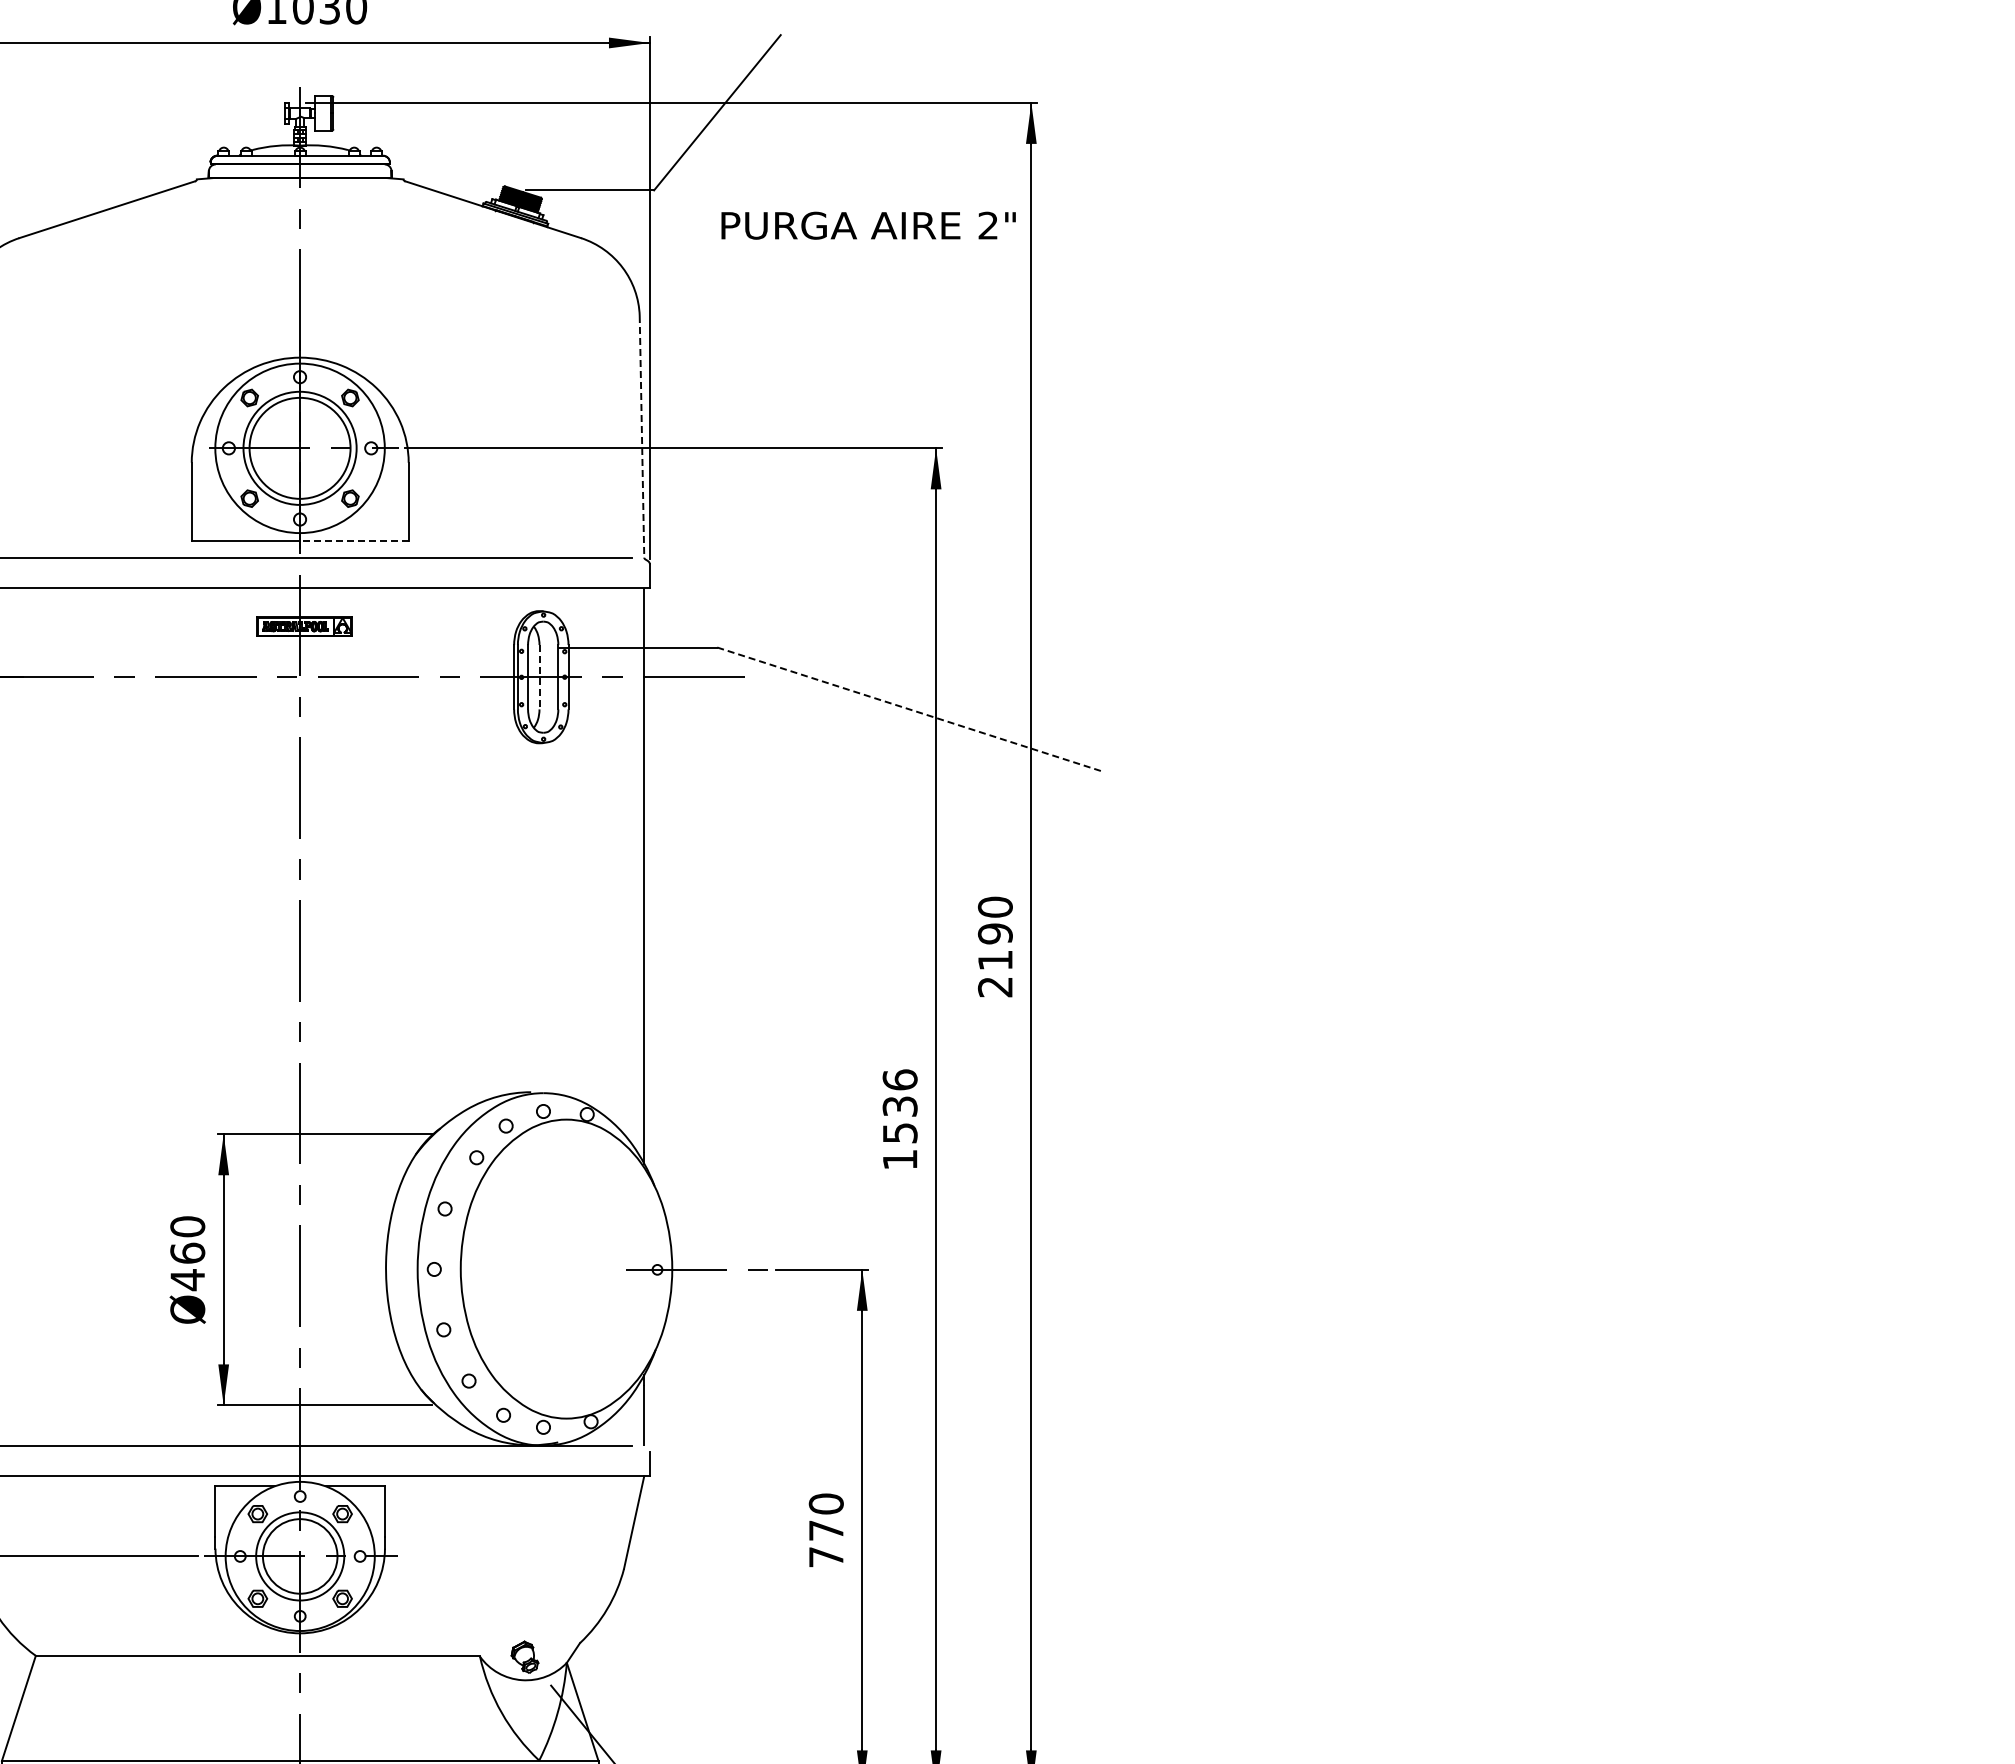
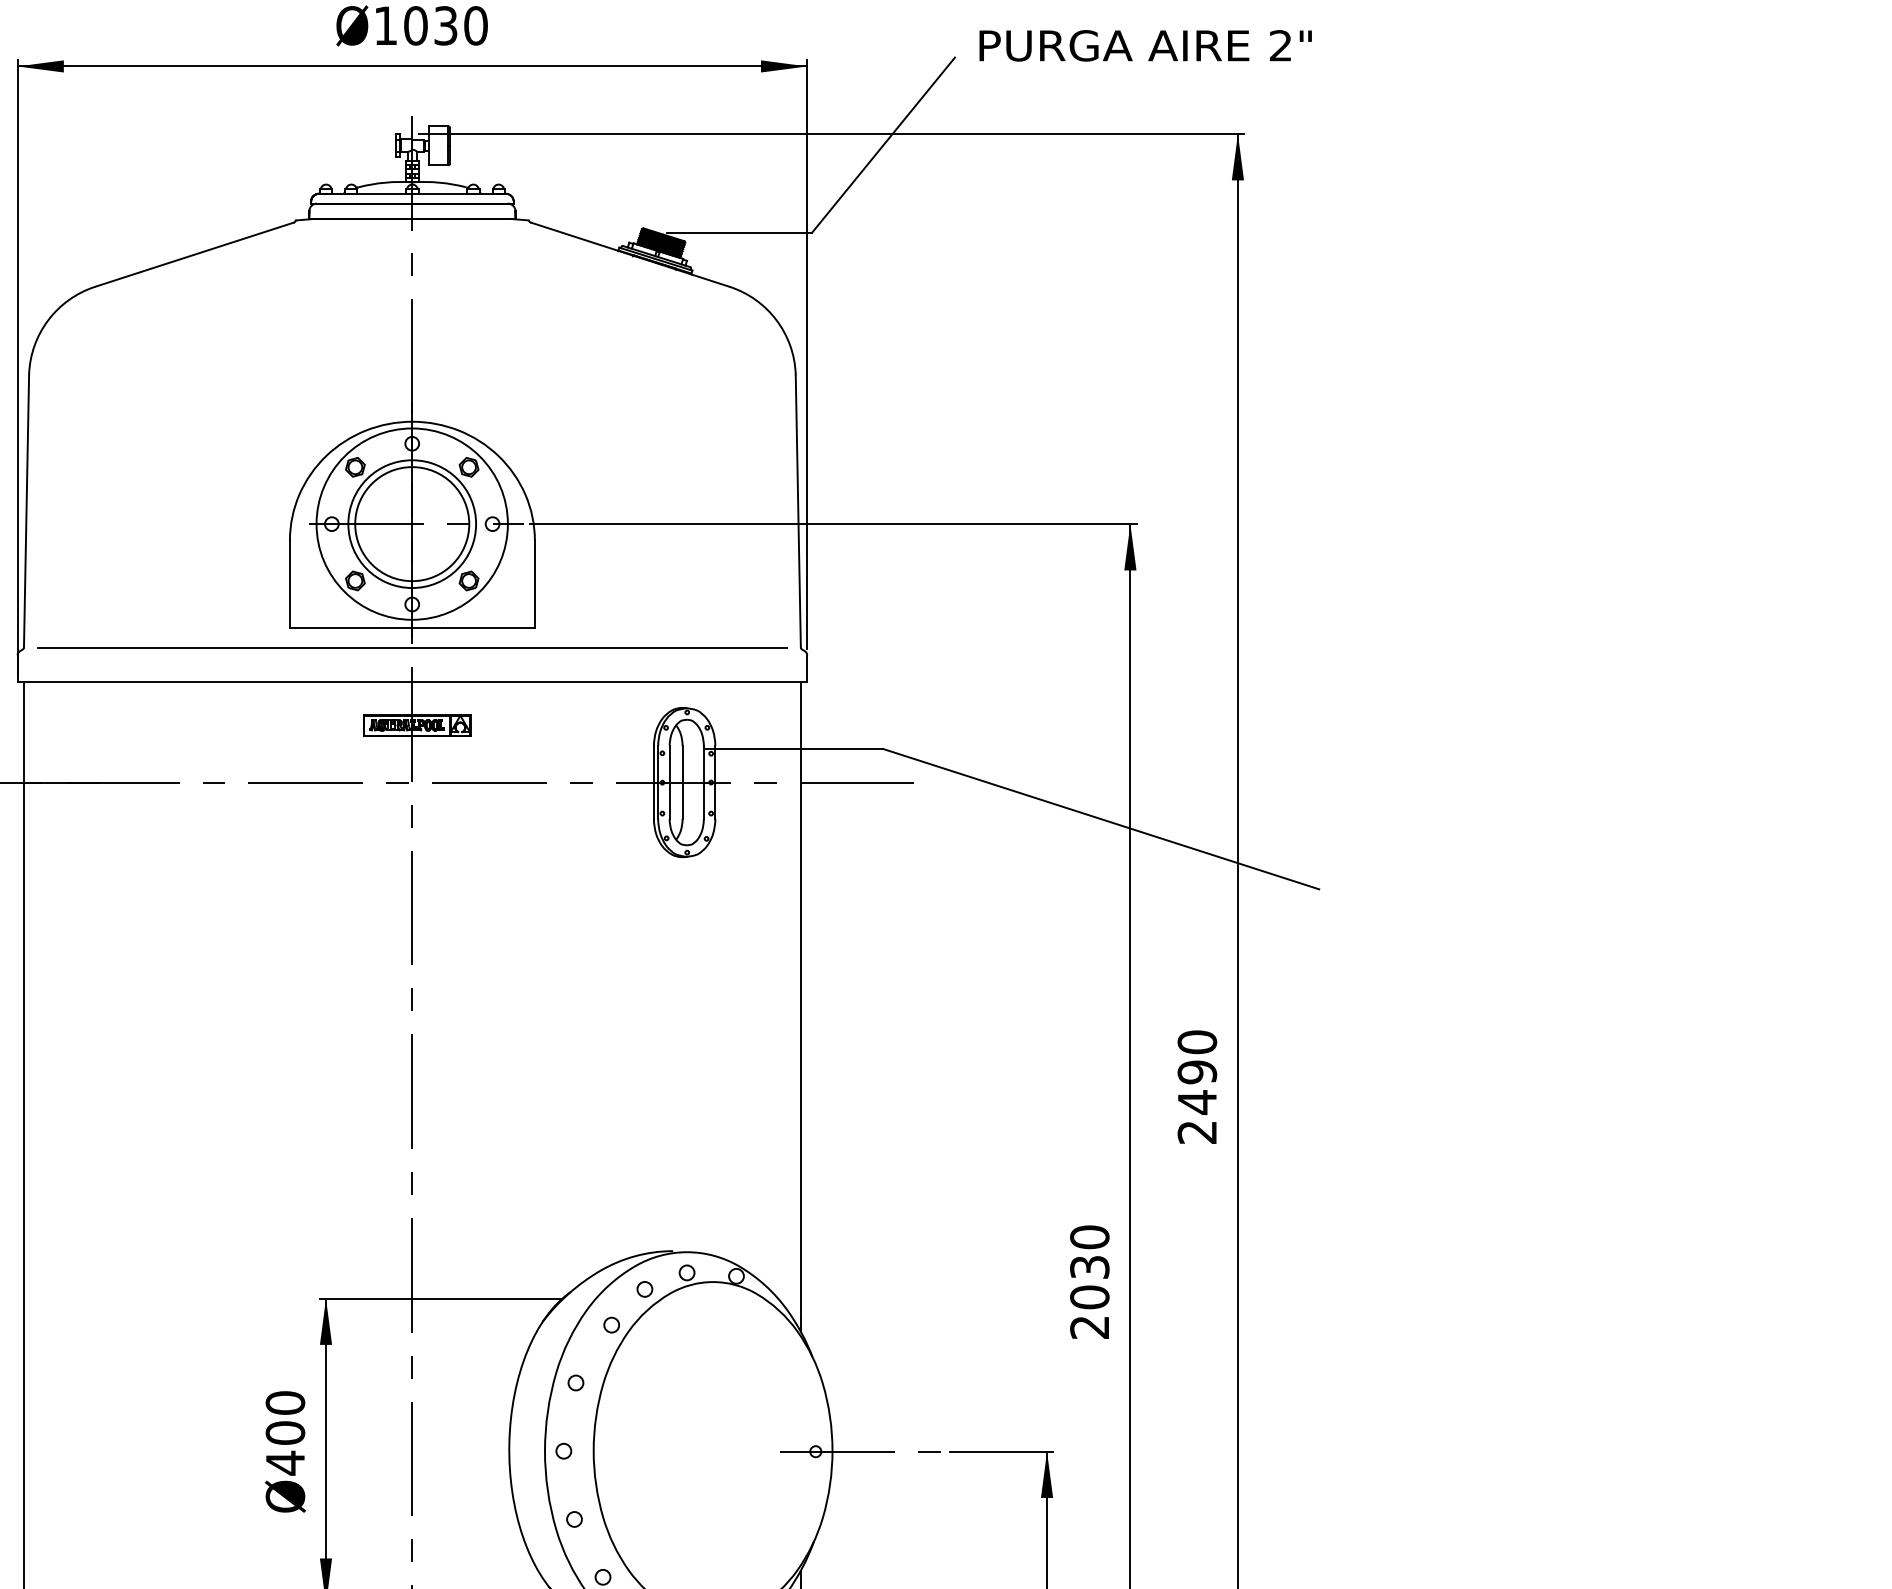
text: (868, 225) -> (1145, 45), moved
line: (641, 436) -> (797, 510), dashed -> solid
line: (353, 540) -> (472, 628), dashed -> solid
line: (539, 677) -> (682, 782), dashed -> solid
line: (910, 709) -> (1101, 819), dashed -> solid
text: (995, 960) -> (1197, 1102), 2190 -> 2490
text: (899, 1119) -> (1089, 1281), 1536 -> 2030
text: (187, 1252) -> (285, 1432), Ø460 -> Ø400

